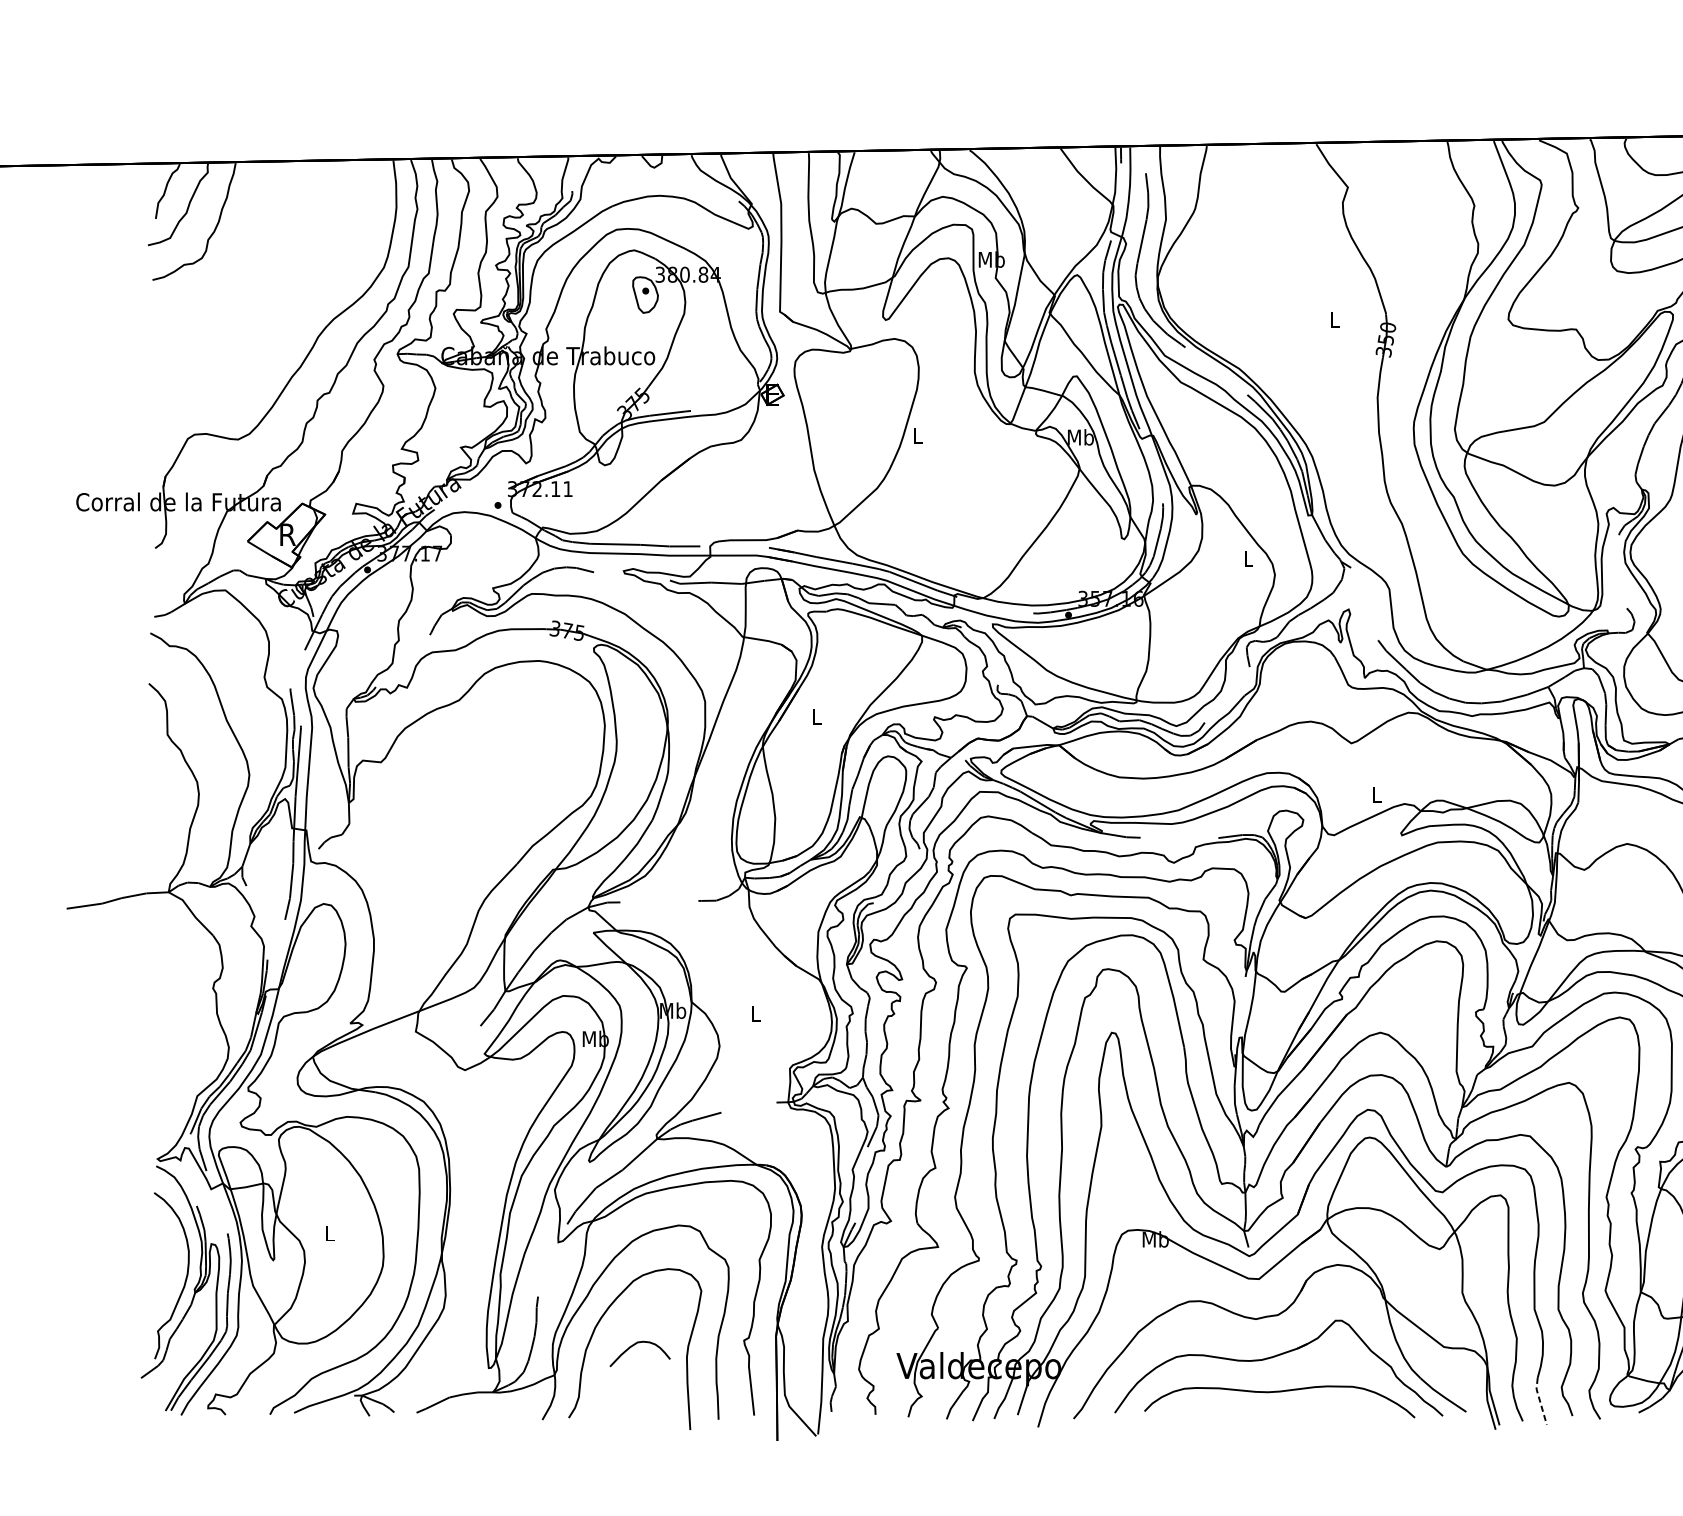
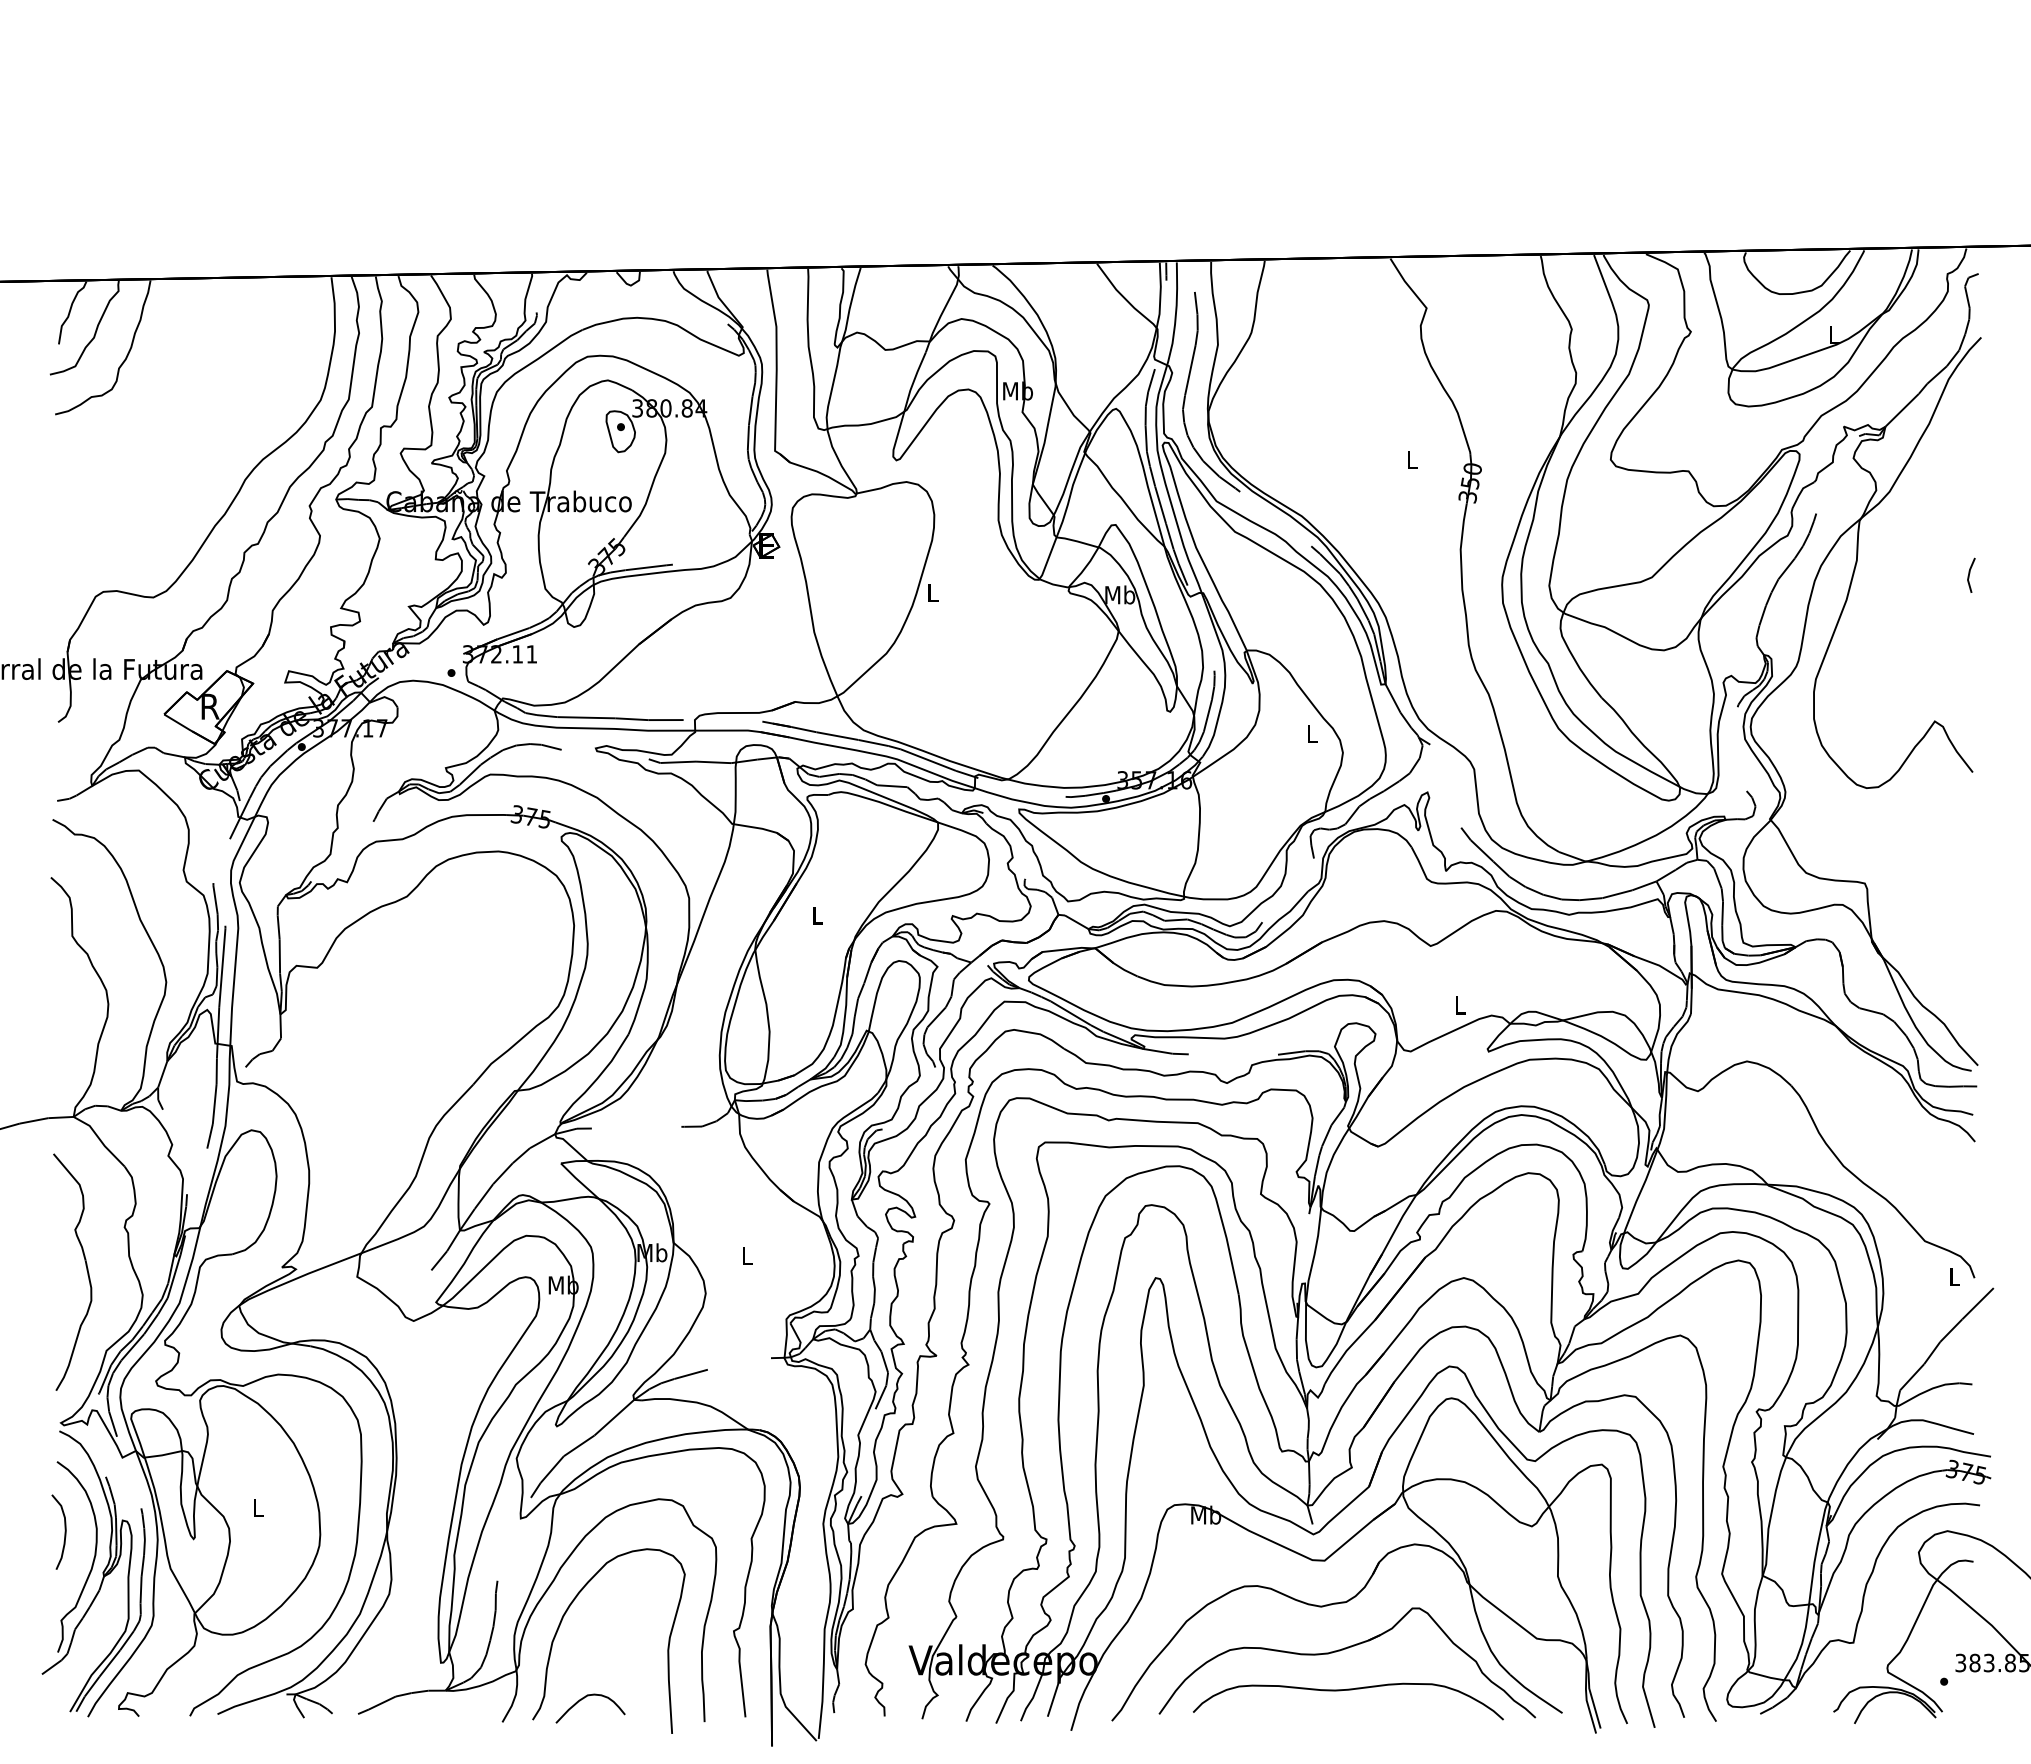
part: (179, 1026) -> (86, 1270), added
curve: (160, 1253) -> (64, 1531), added
curve: (633, 1346) -> (583, 1699), moved
line: (1540, 1401) -> (1647, 1701), dashed -> solid

